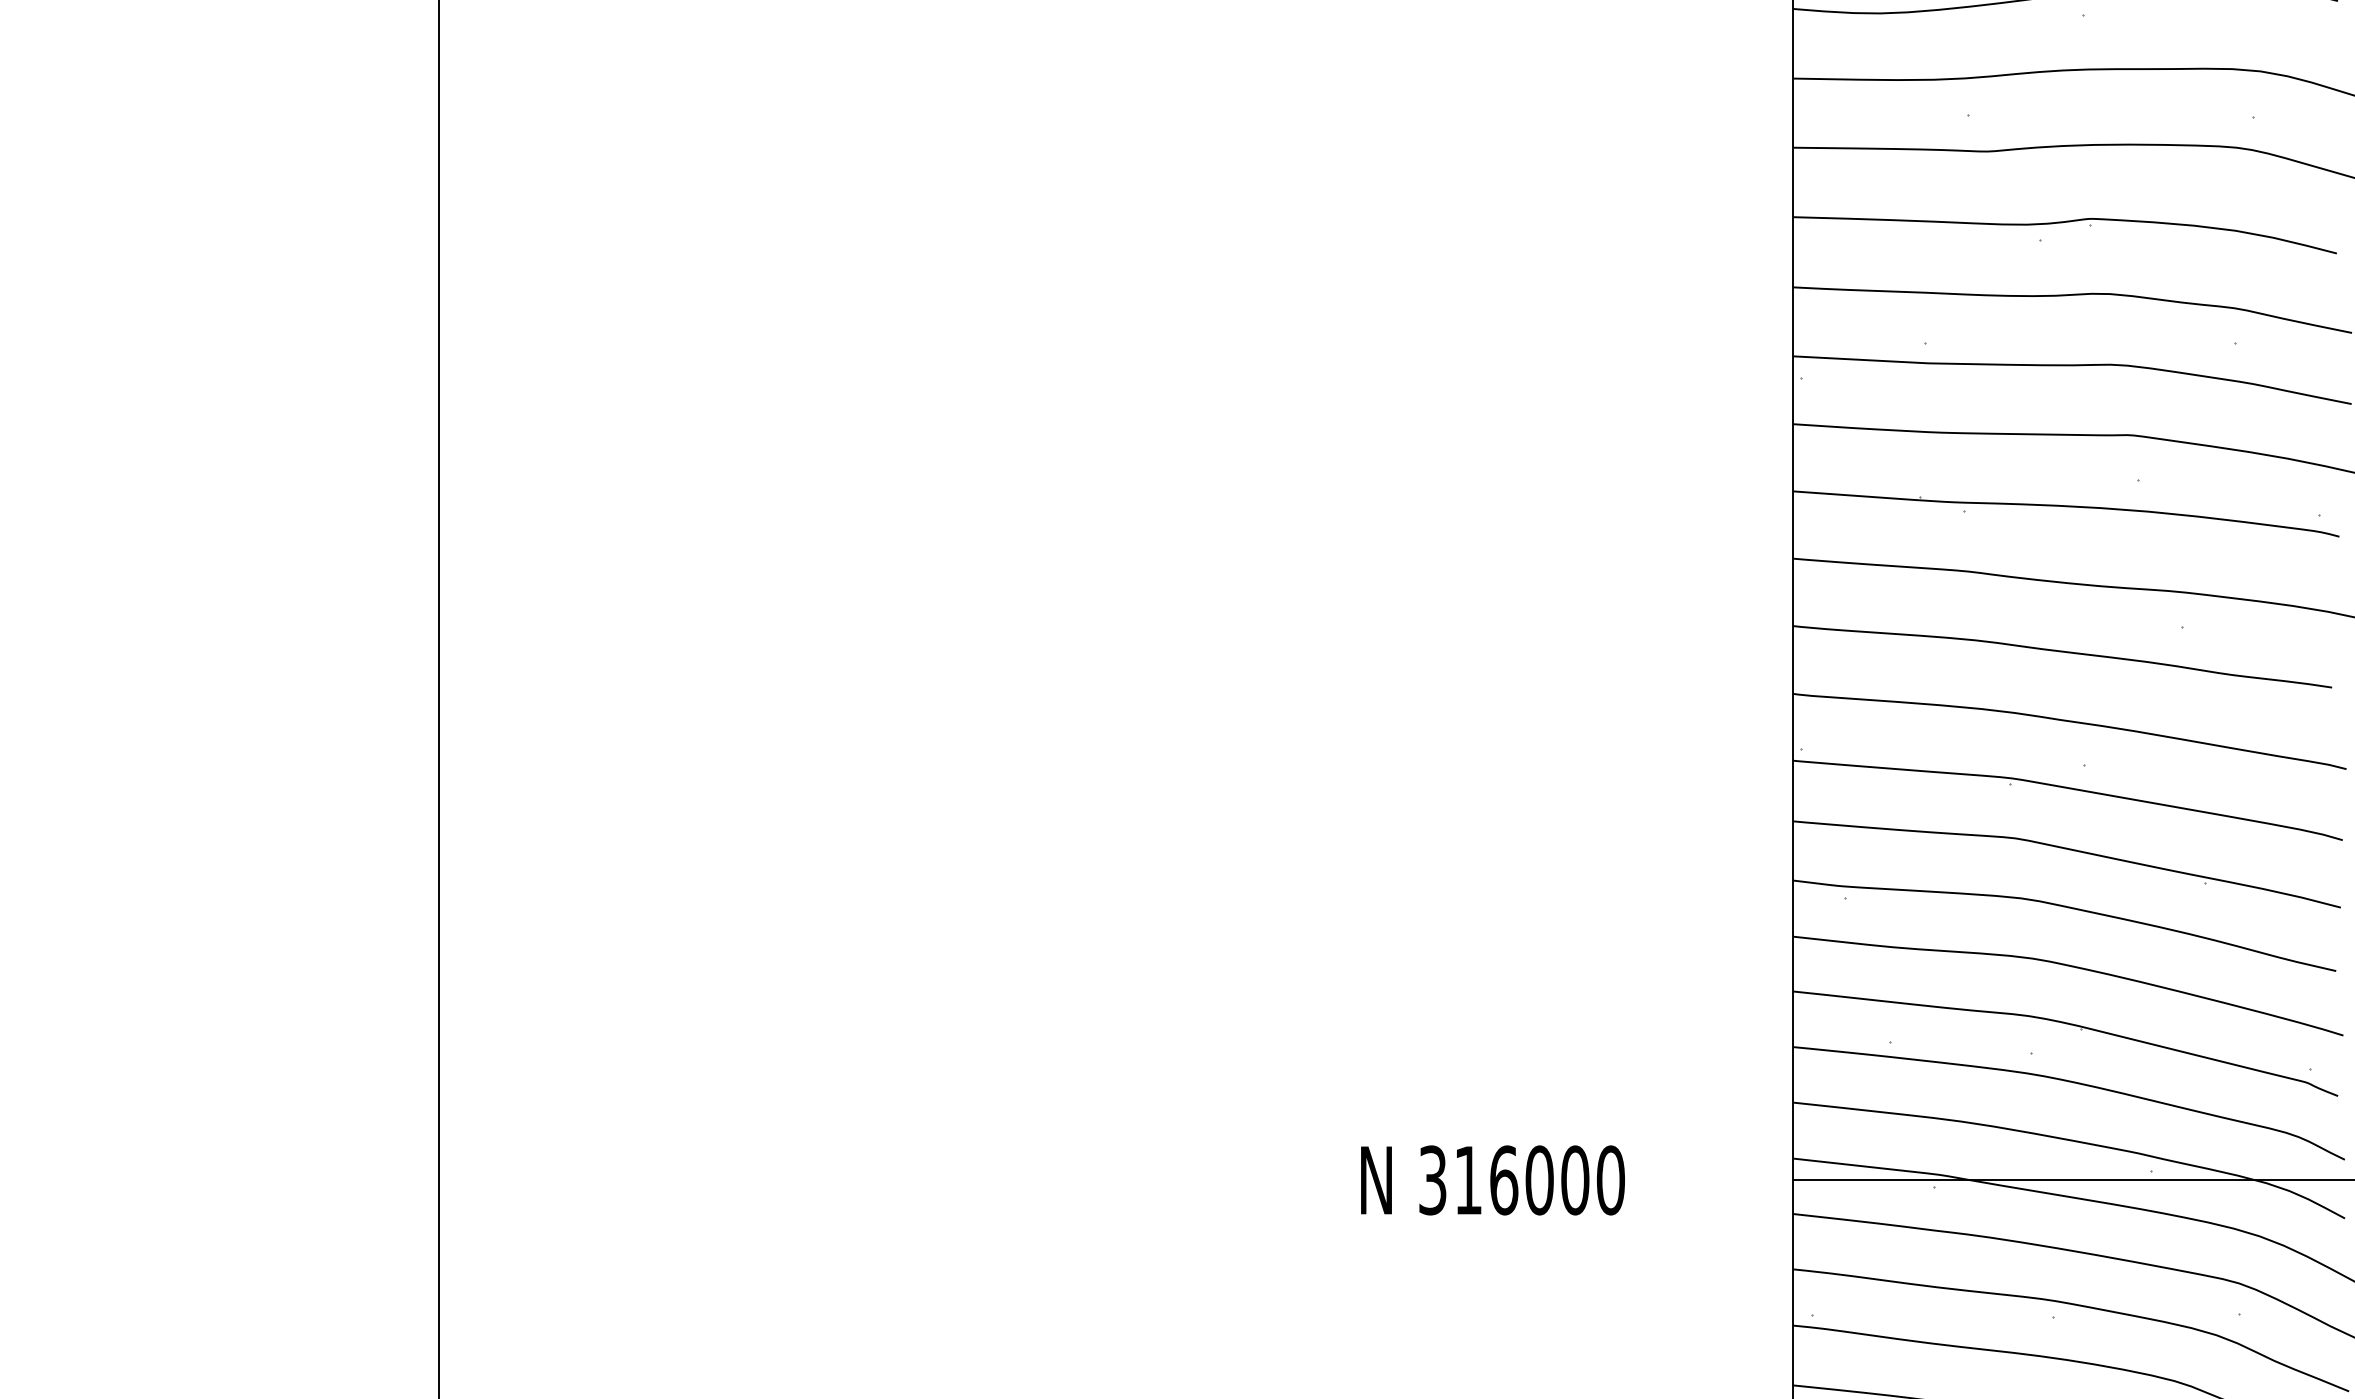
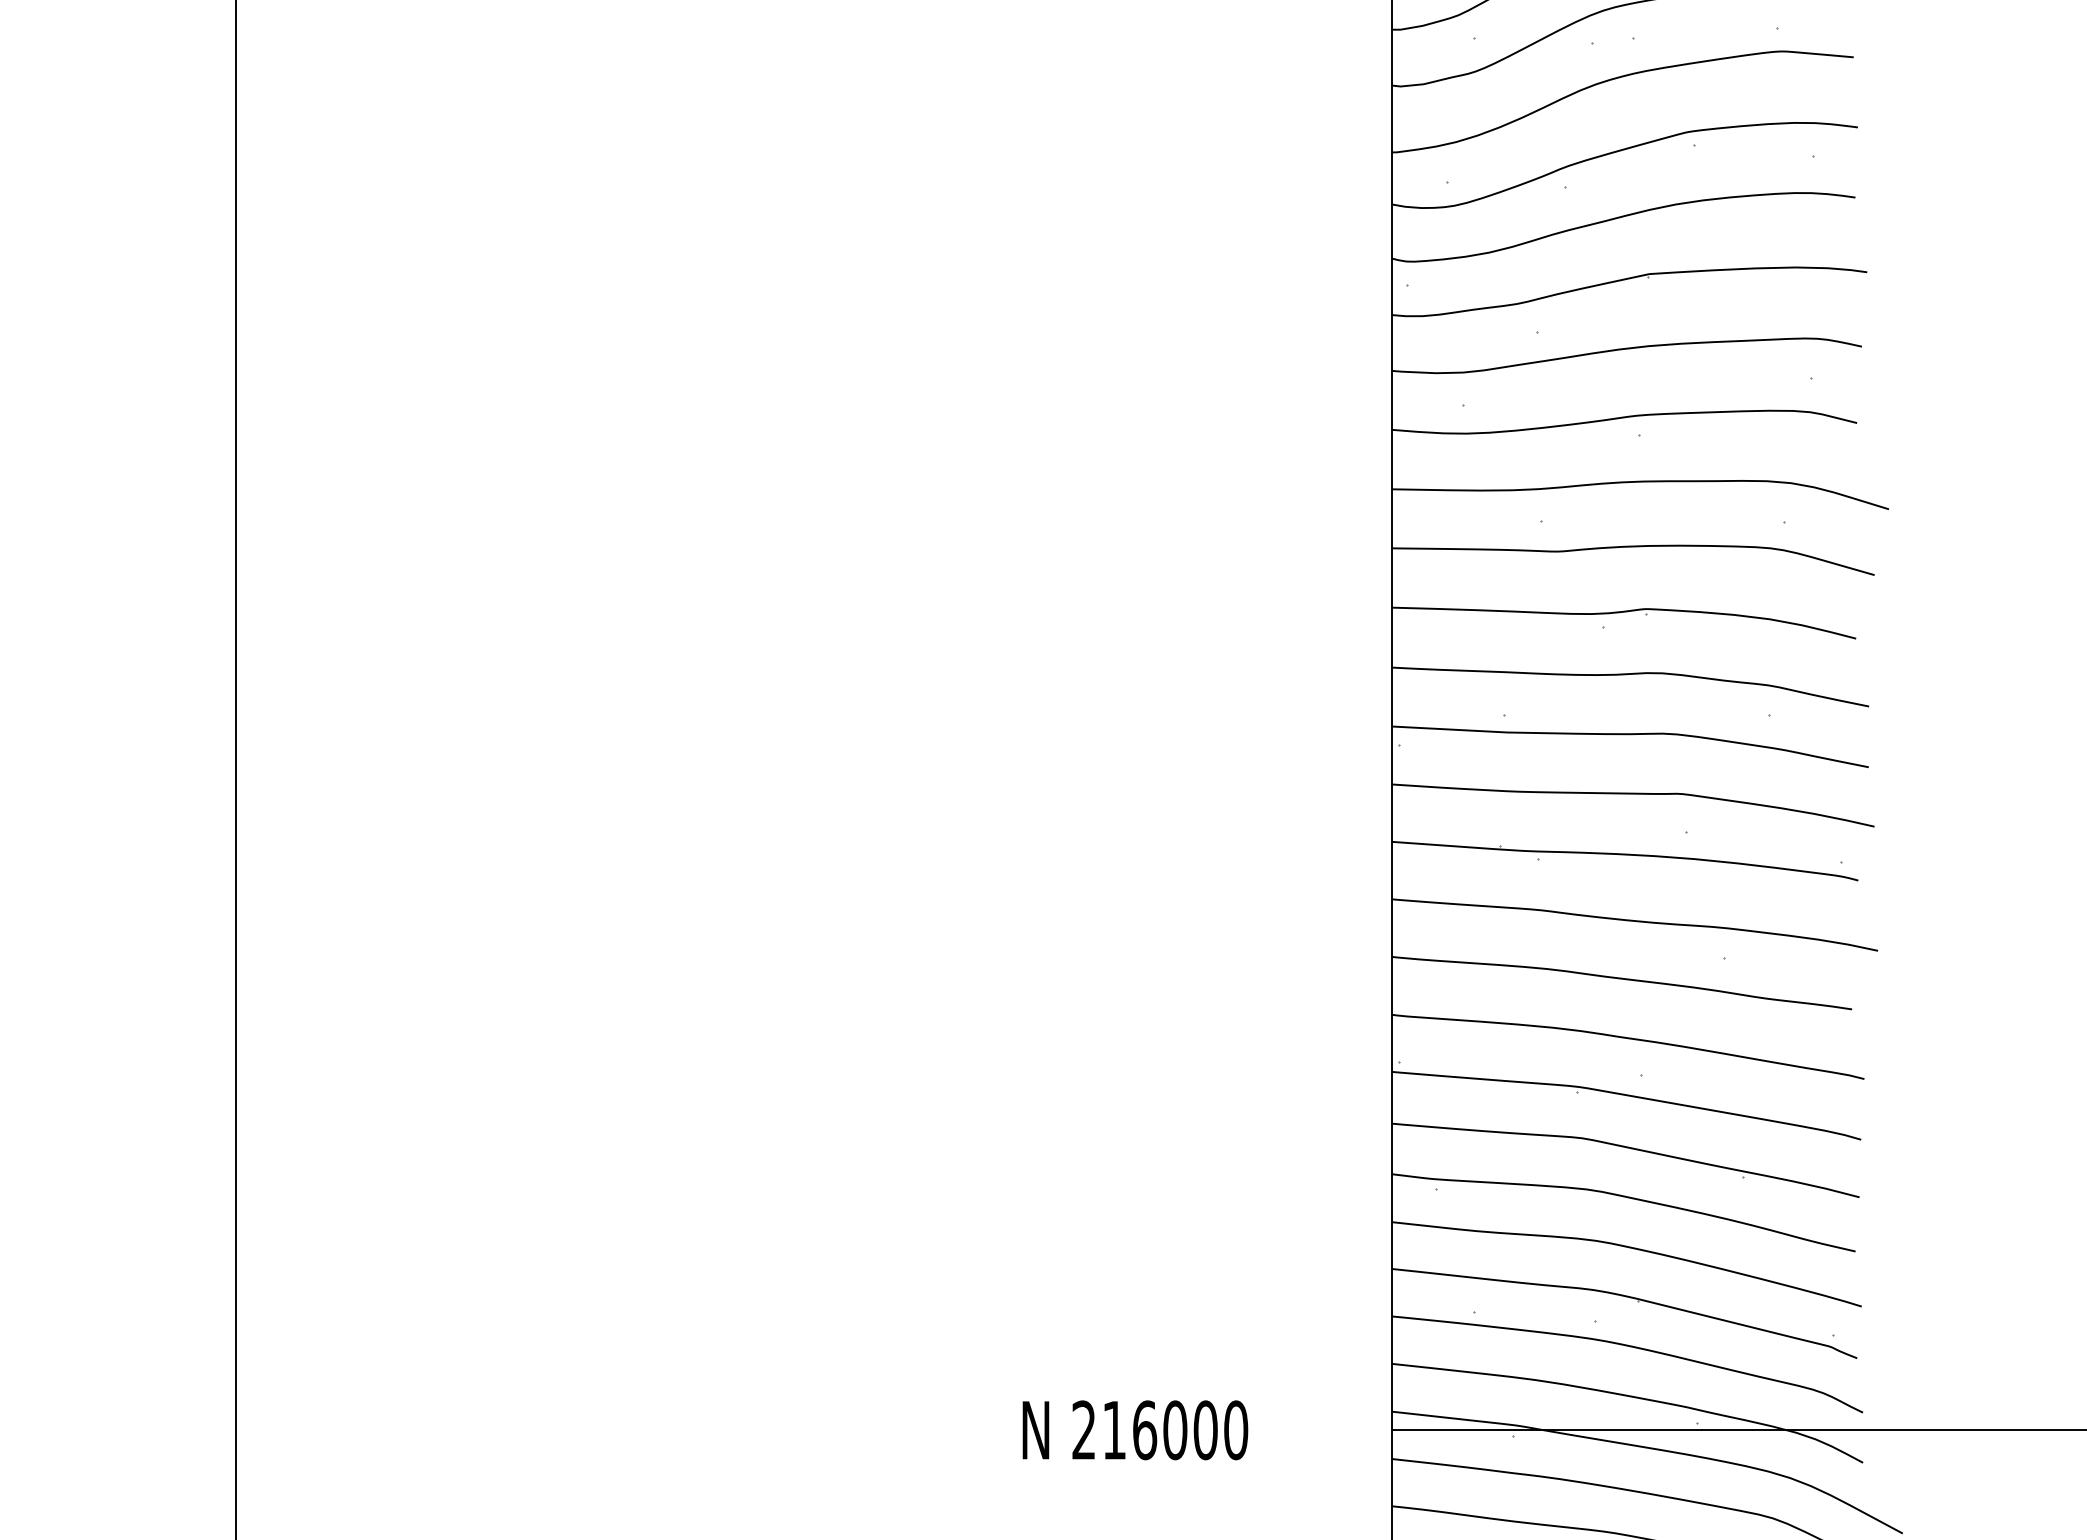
text: (1432, 1180) -> (1083, 1430), 316000 -> 216000

